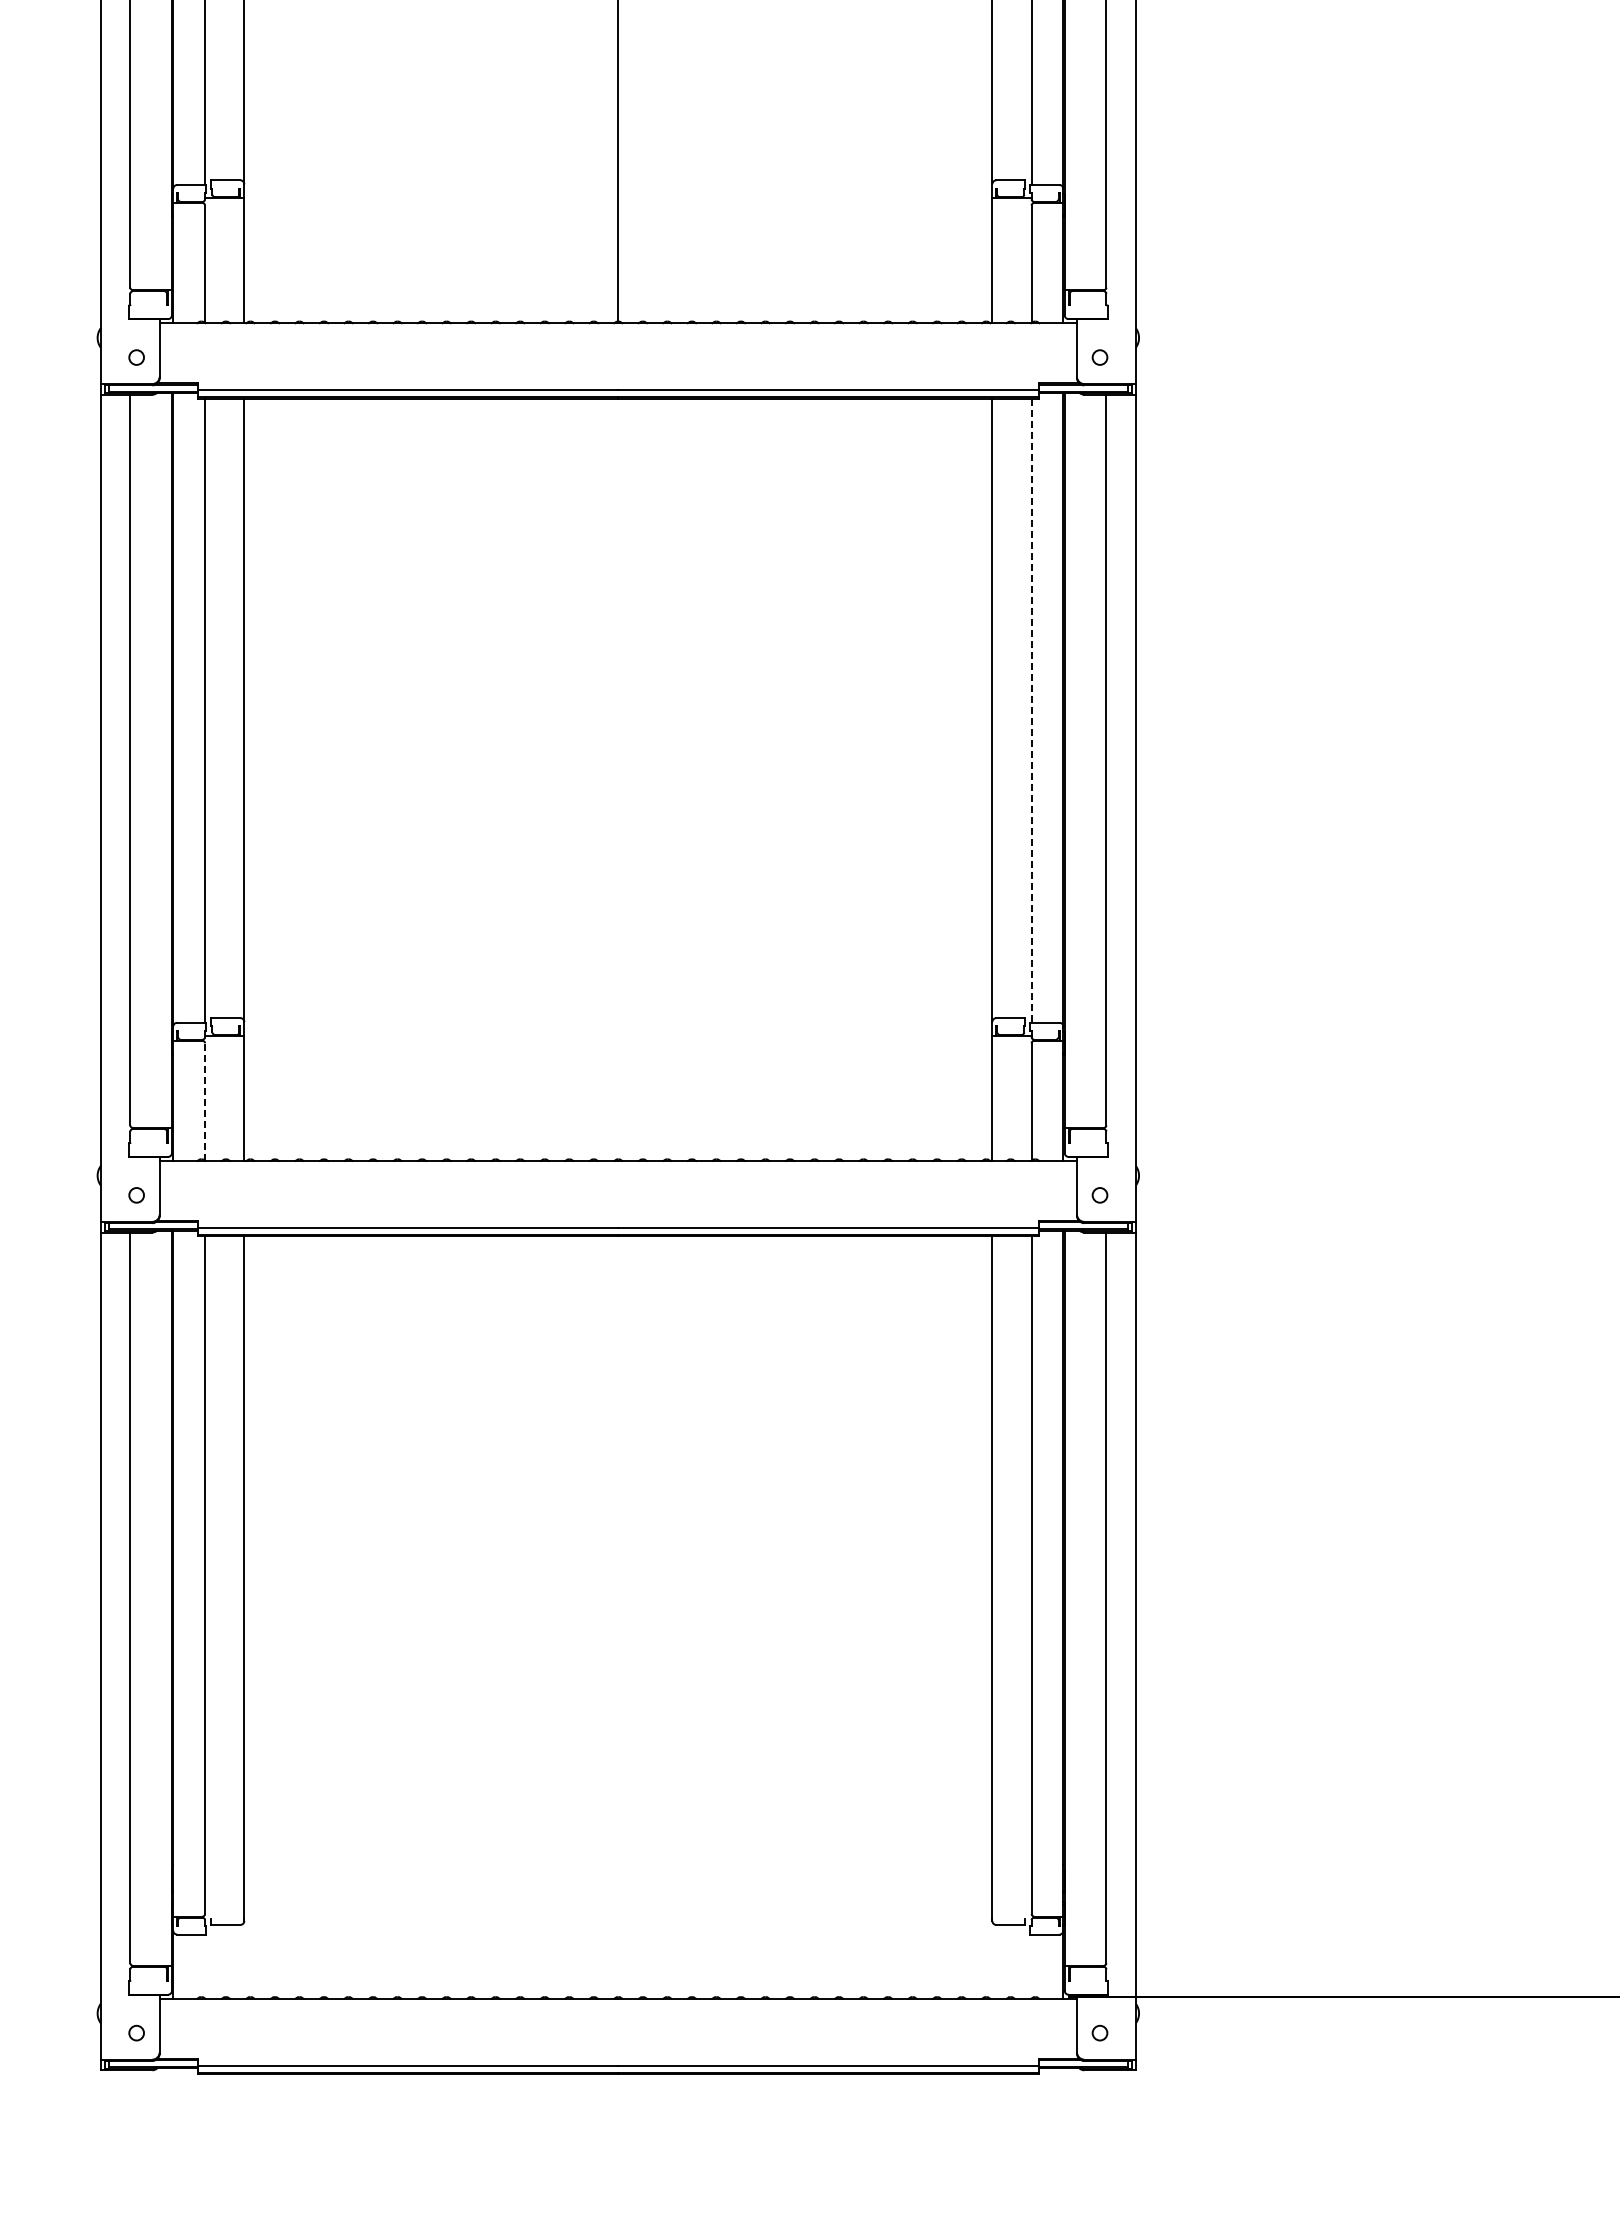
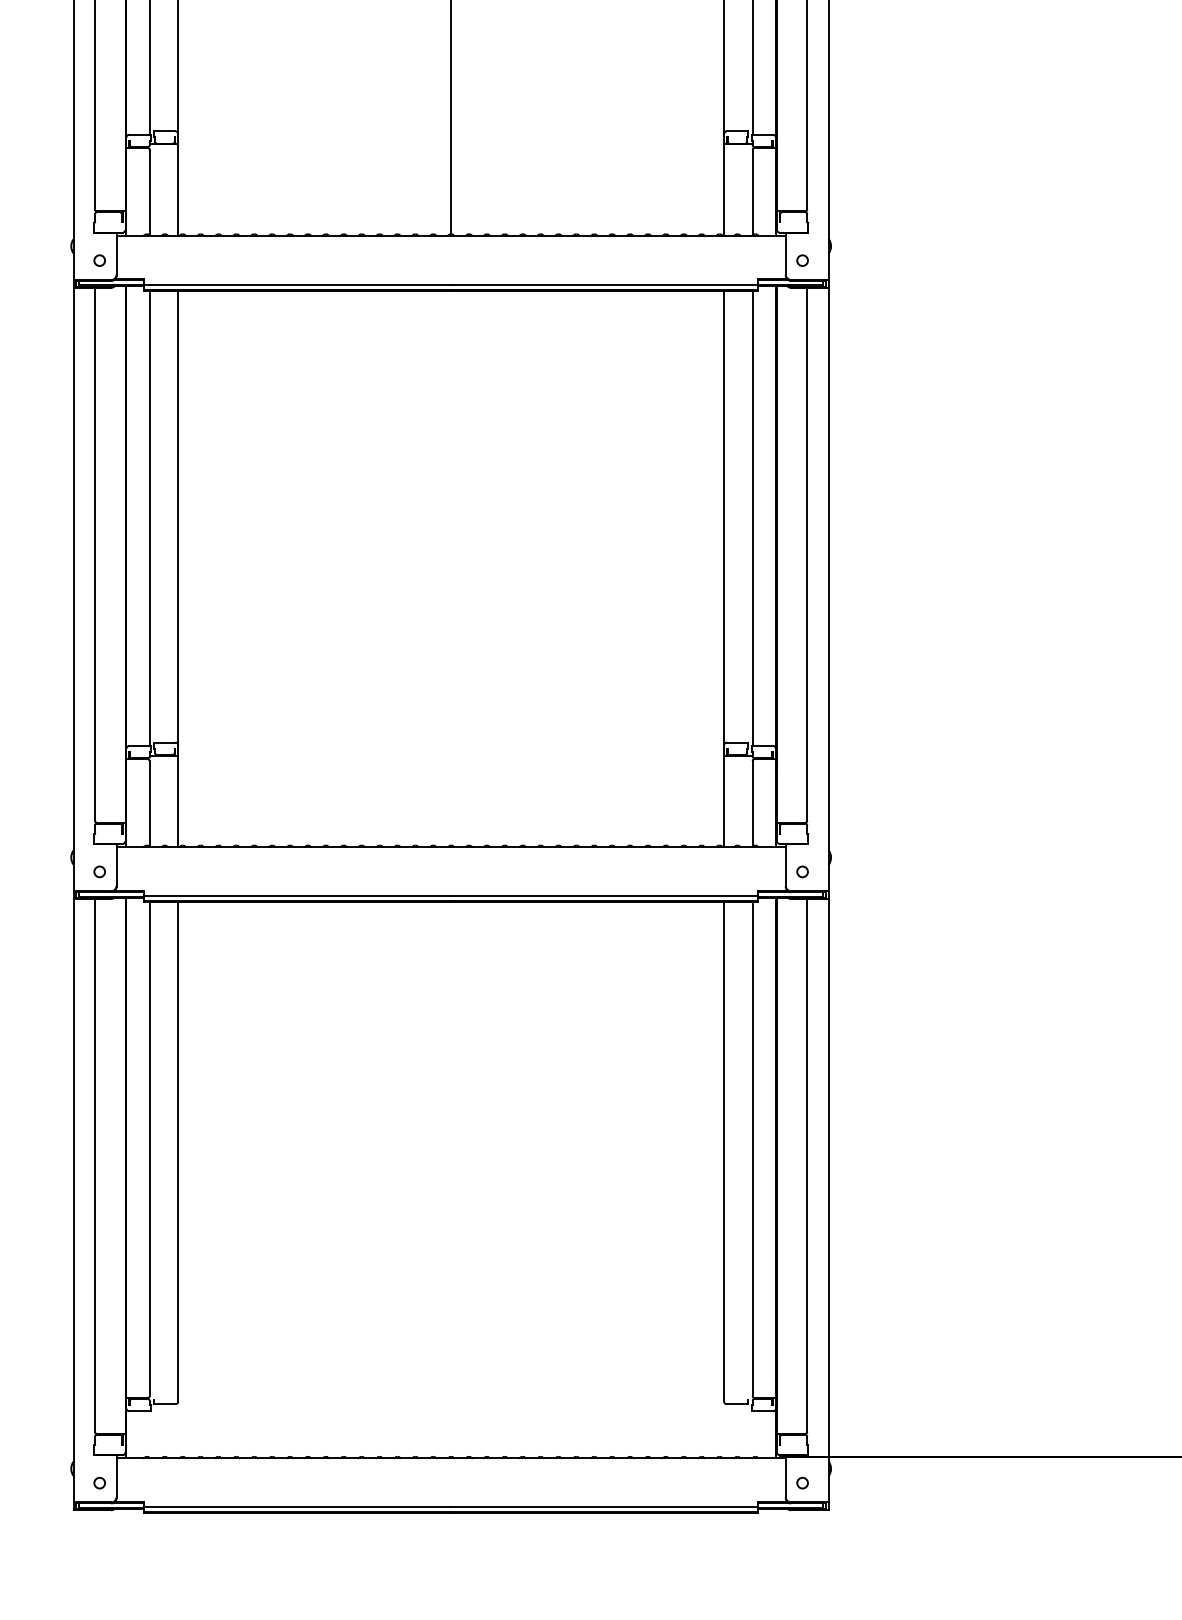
line: (1031, 711) -> (752, 518), dashed -> solid
line: (205, 1102) -> (149, 804), dashed -> solid

